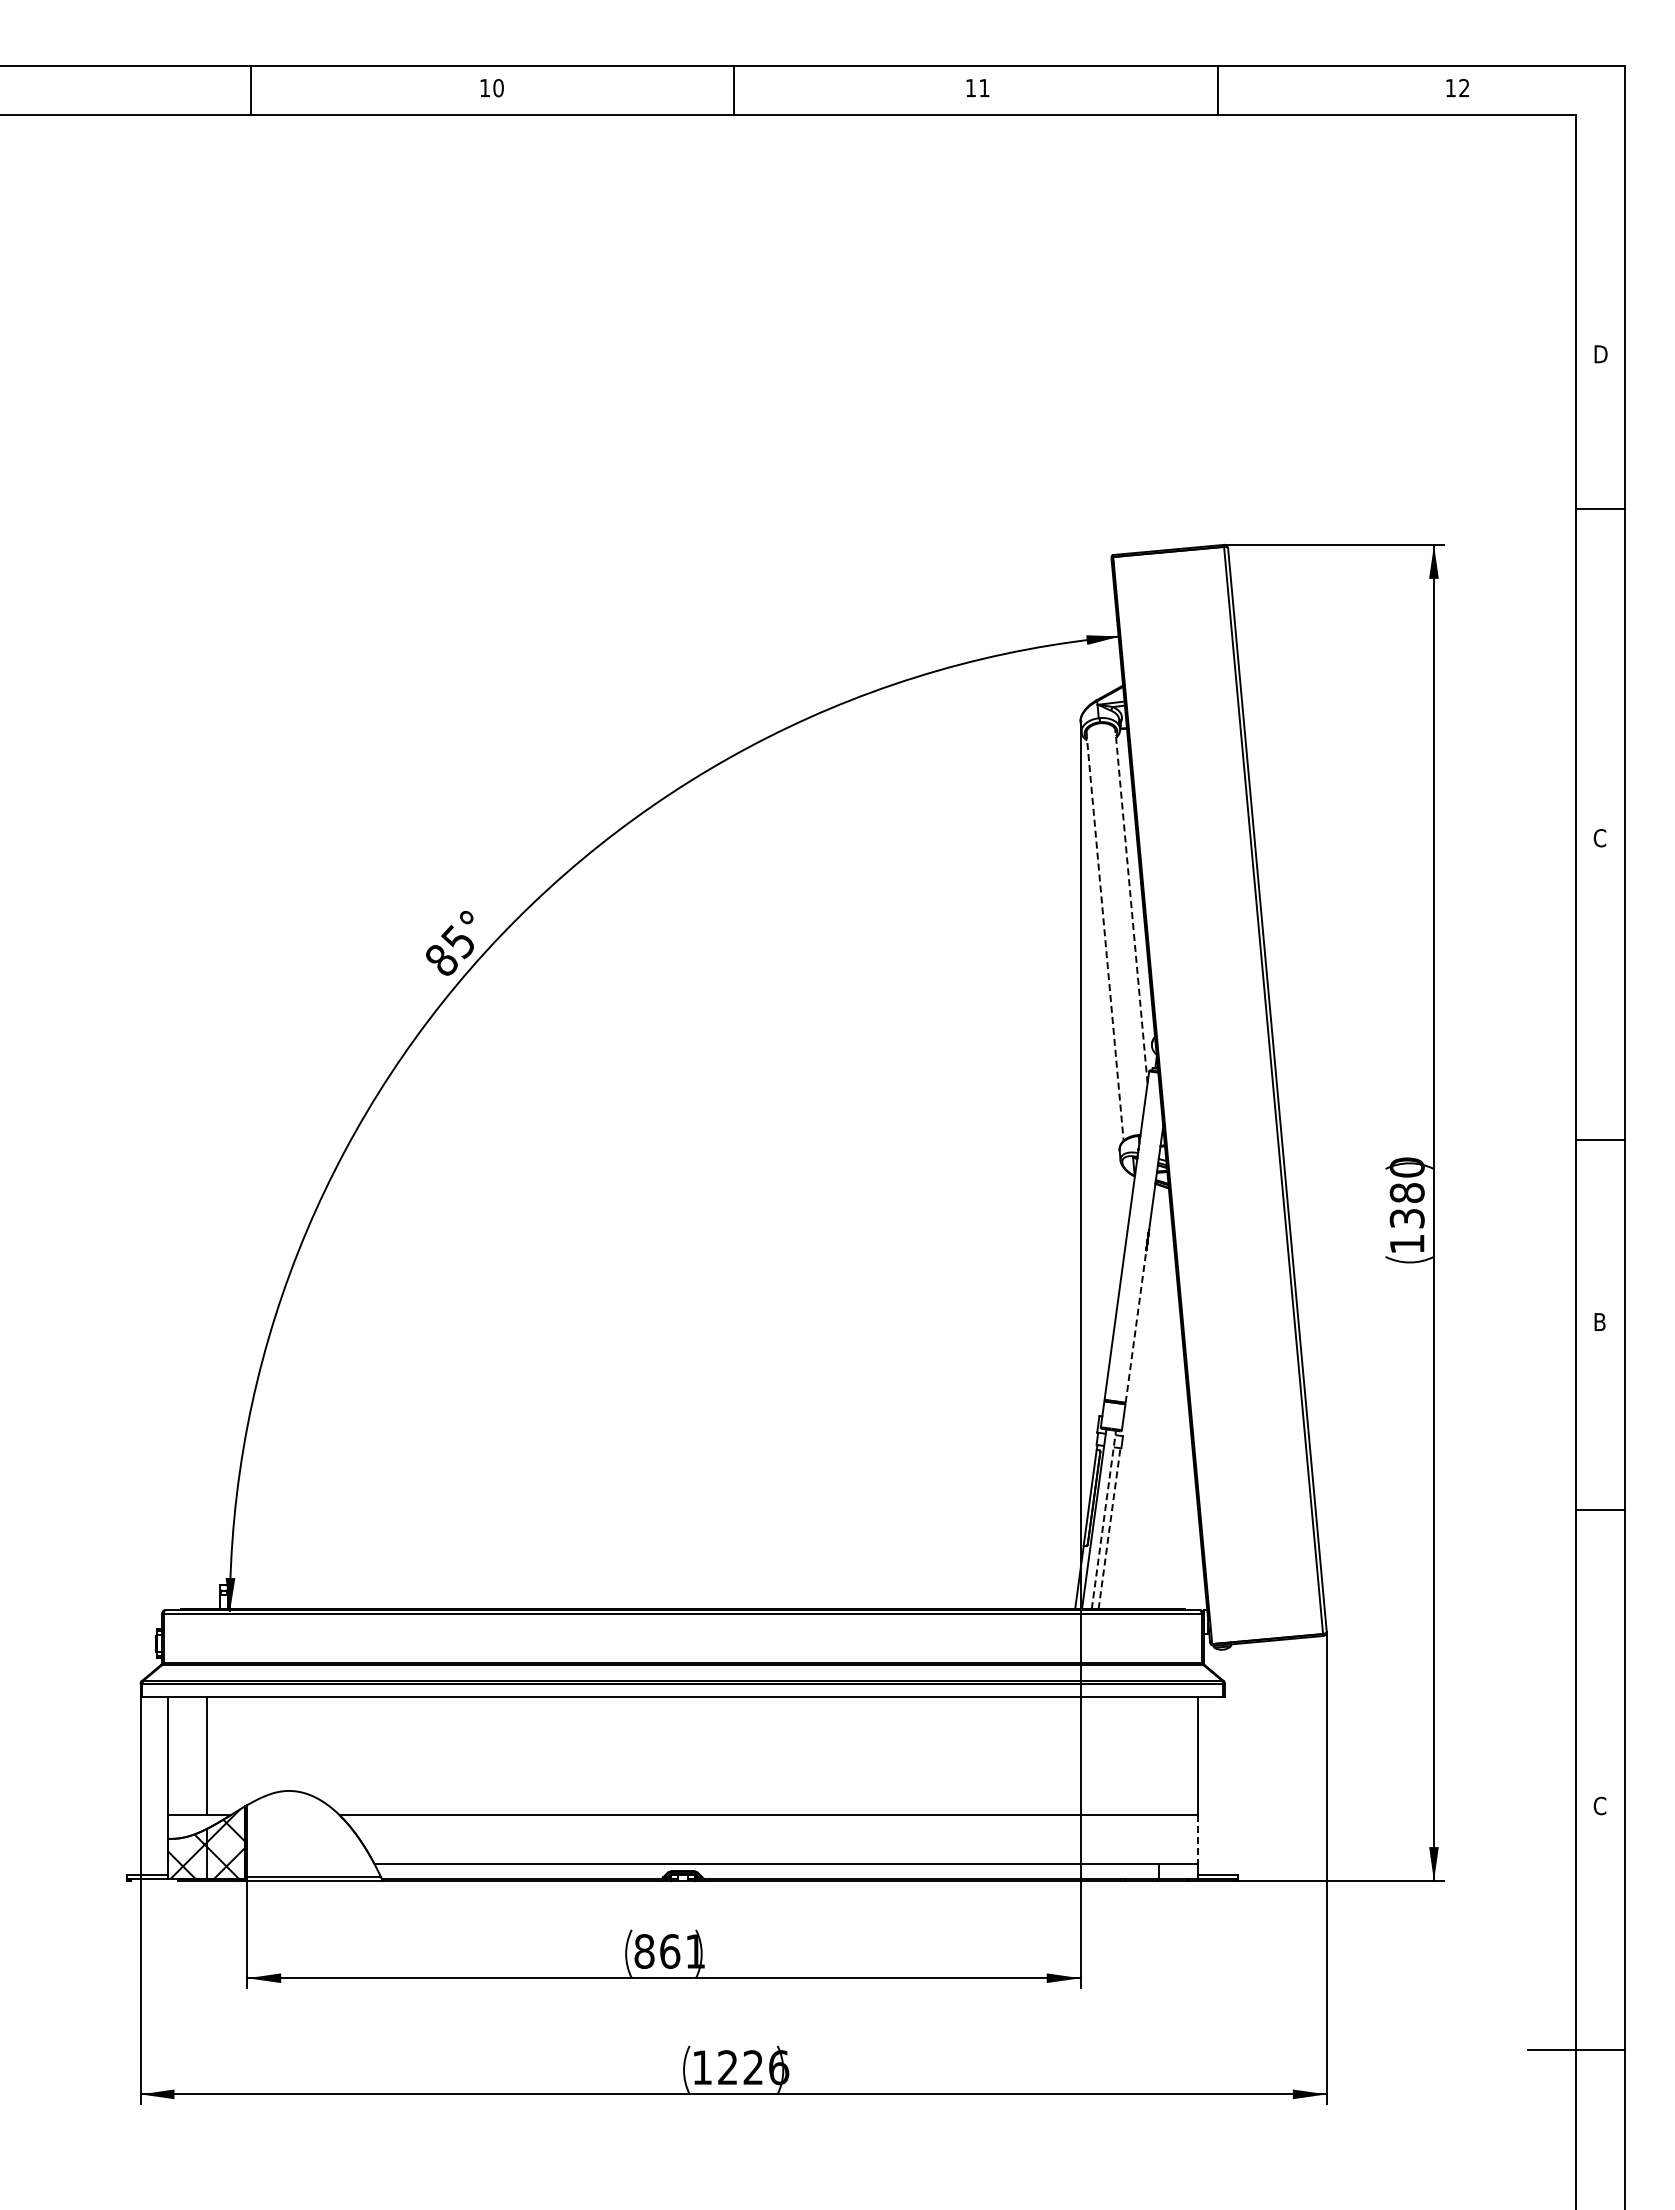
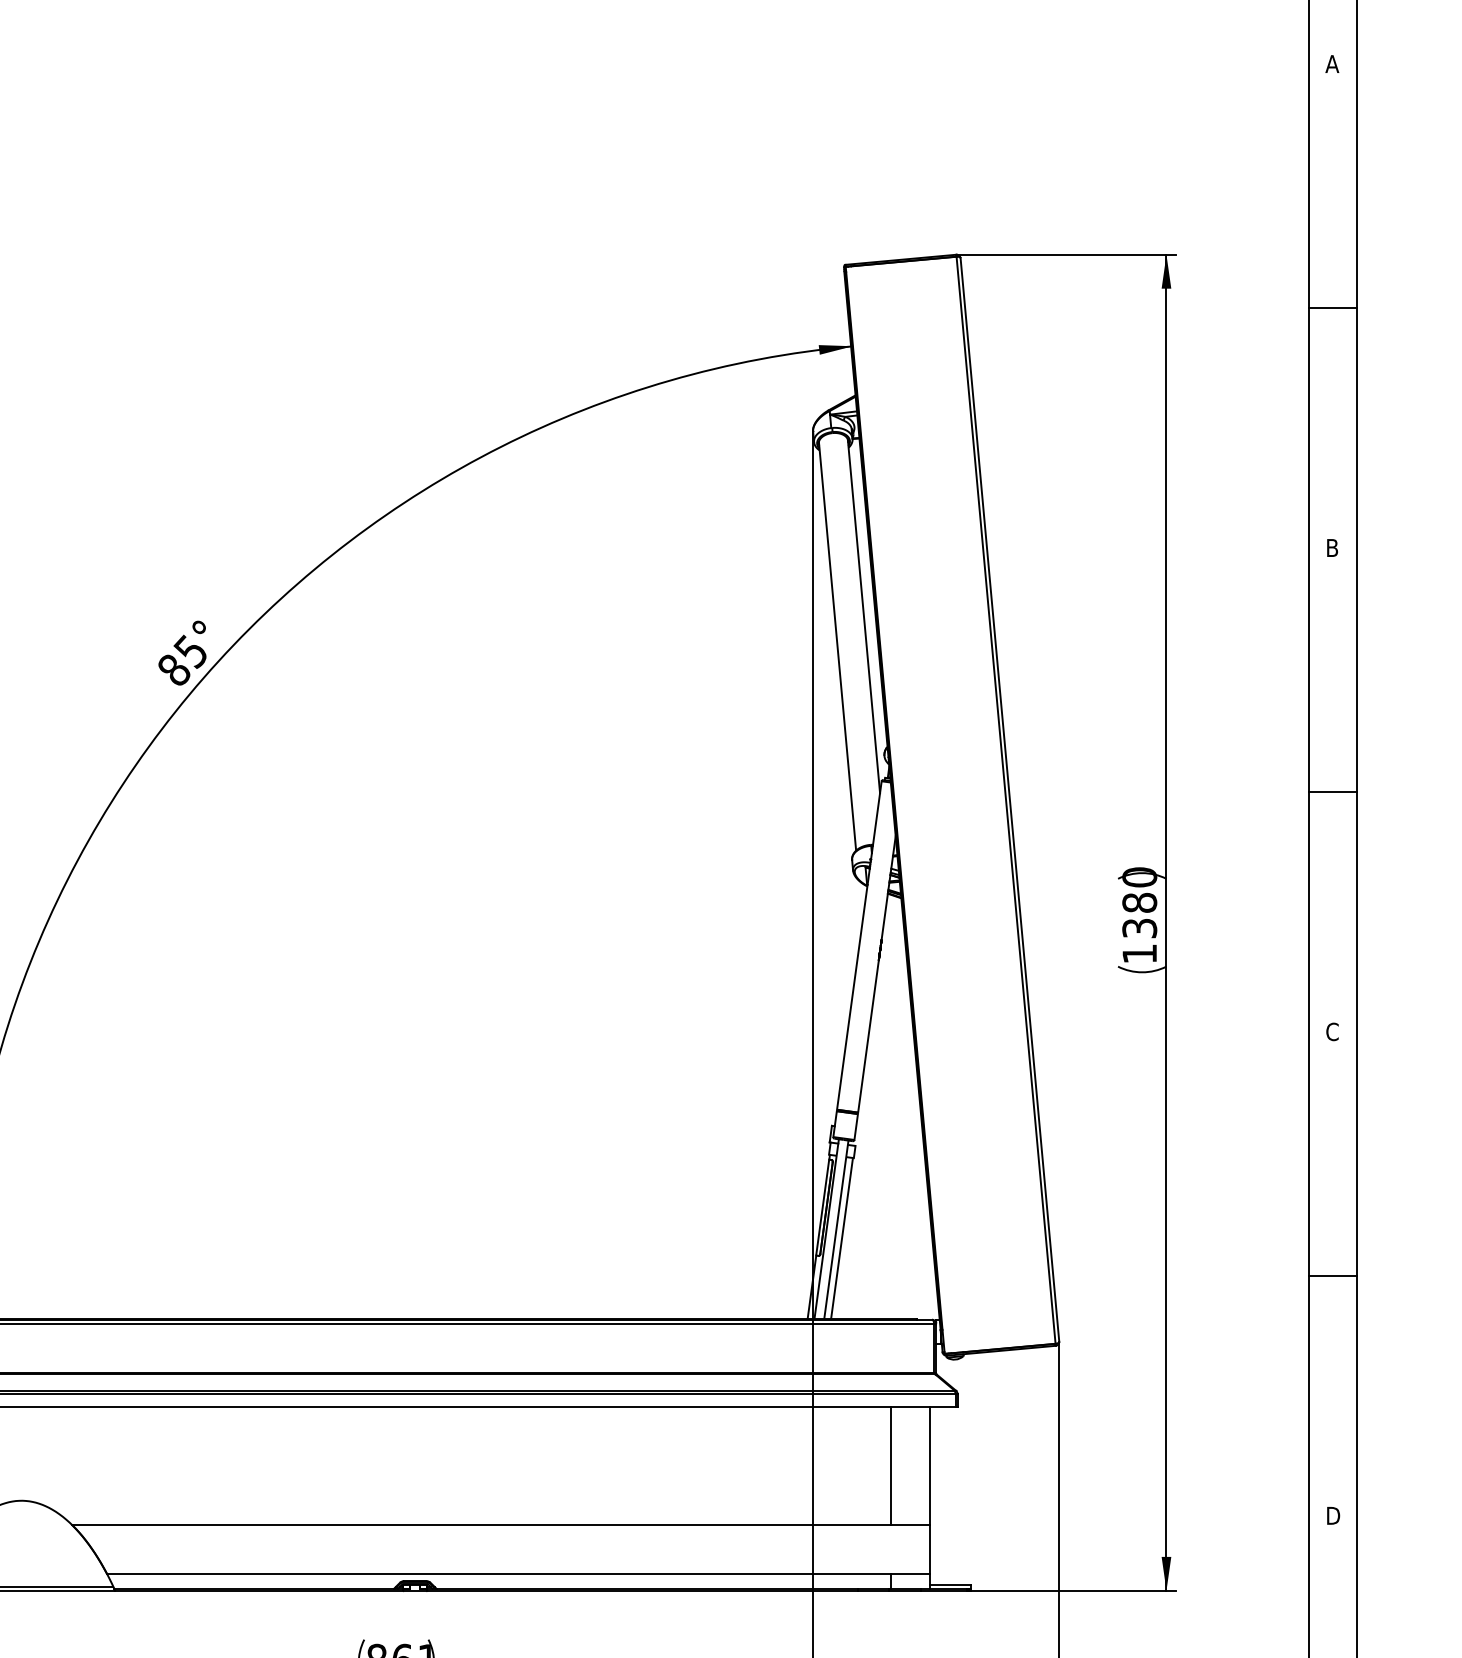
text: (1600, 354) -> (1332, 64), D -> A
line: (1600, 508) -> (1332, 308), moved
text: (1599, 838) -> (1331, 548), C -> B
line: (1131, 906) -> (863, 616), dashed -> solid
line: (1105, 936) -> (837, 646), dashed -> solid
line: (1600, 1139) -> (1332, 792), moved
text: (1599, 1321) -> (1331, 1031), B -> C
line: (1136, 1326) -> (868, 1036), dashed -> solid
line: (1600, 1510) -> (1332, 1276), moved
line: (1103, 1519) -> (835, 1229), dashed -> solid
line: (1109, 1528) -> (841, 1238), dashed -> solid
line: (1158, 1756) -> (890, 1466), added
text: (1600, 1805) -> (1332, 1515), C -> D
line: (1197, 1839) -> (929, 1549), dashed -> solid

